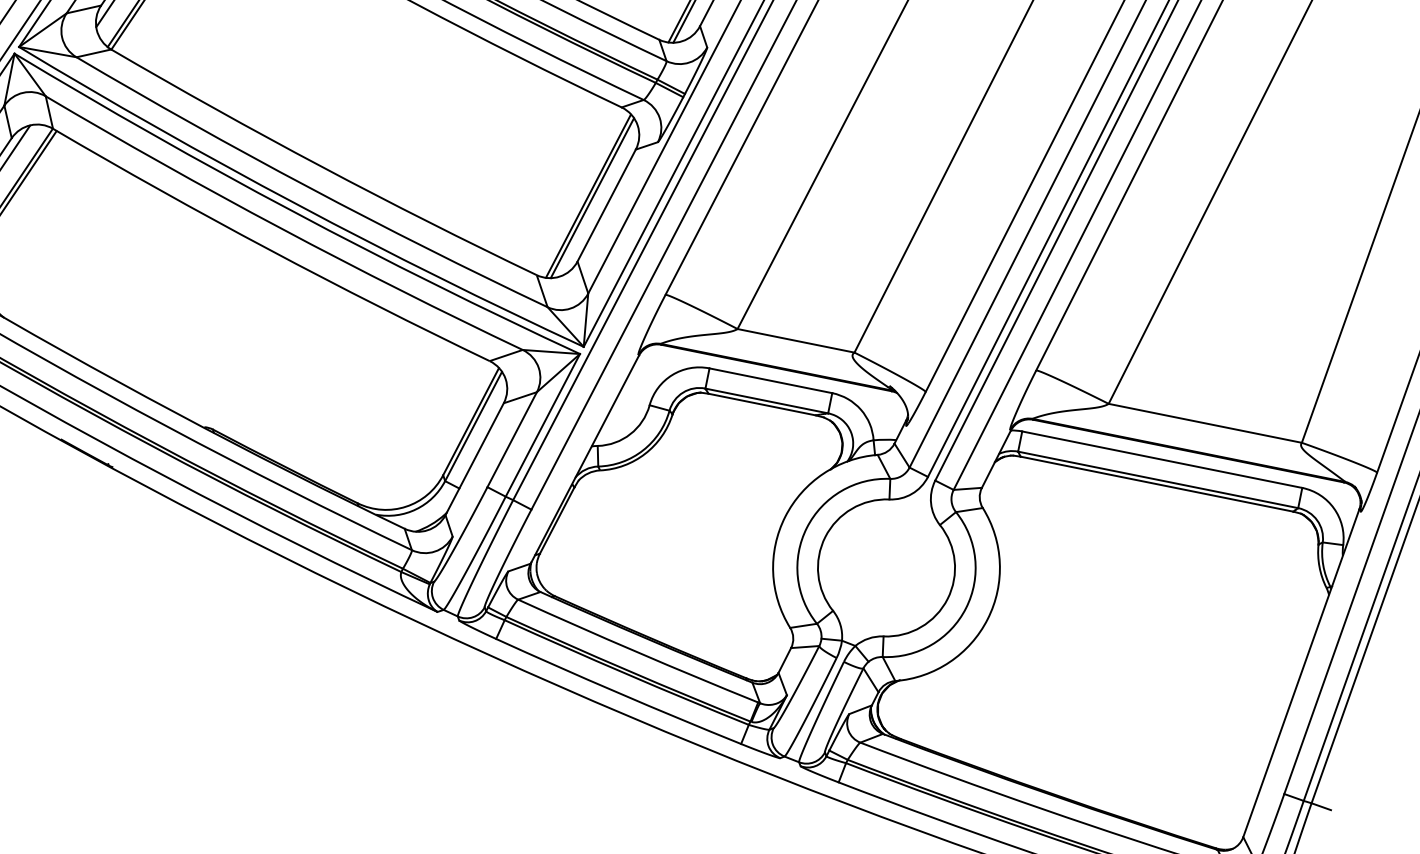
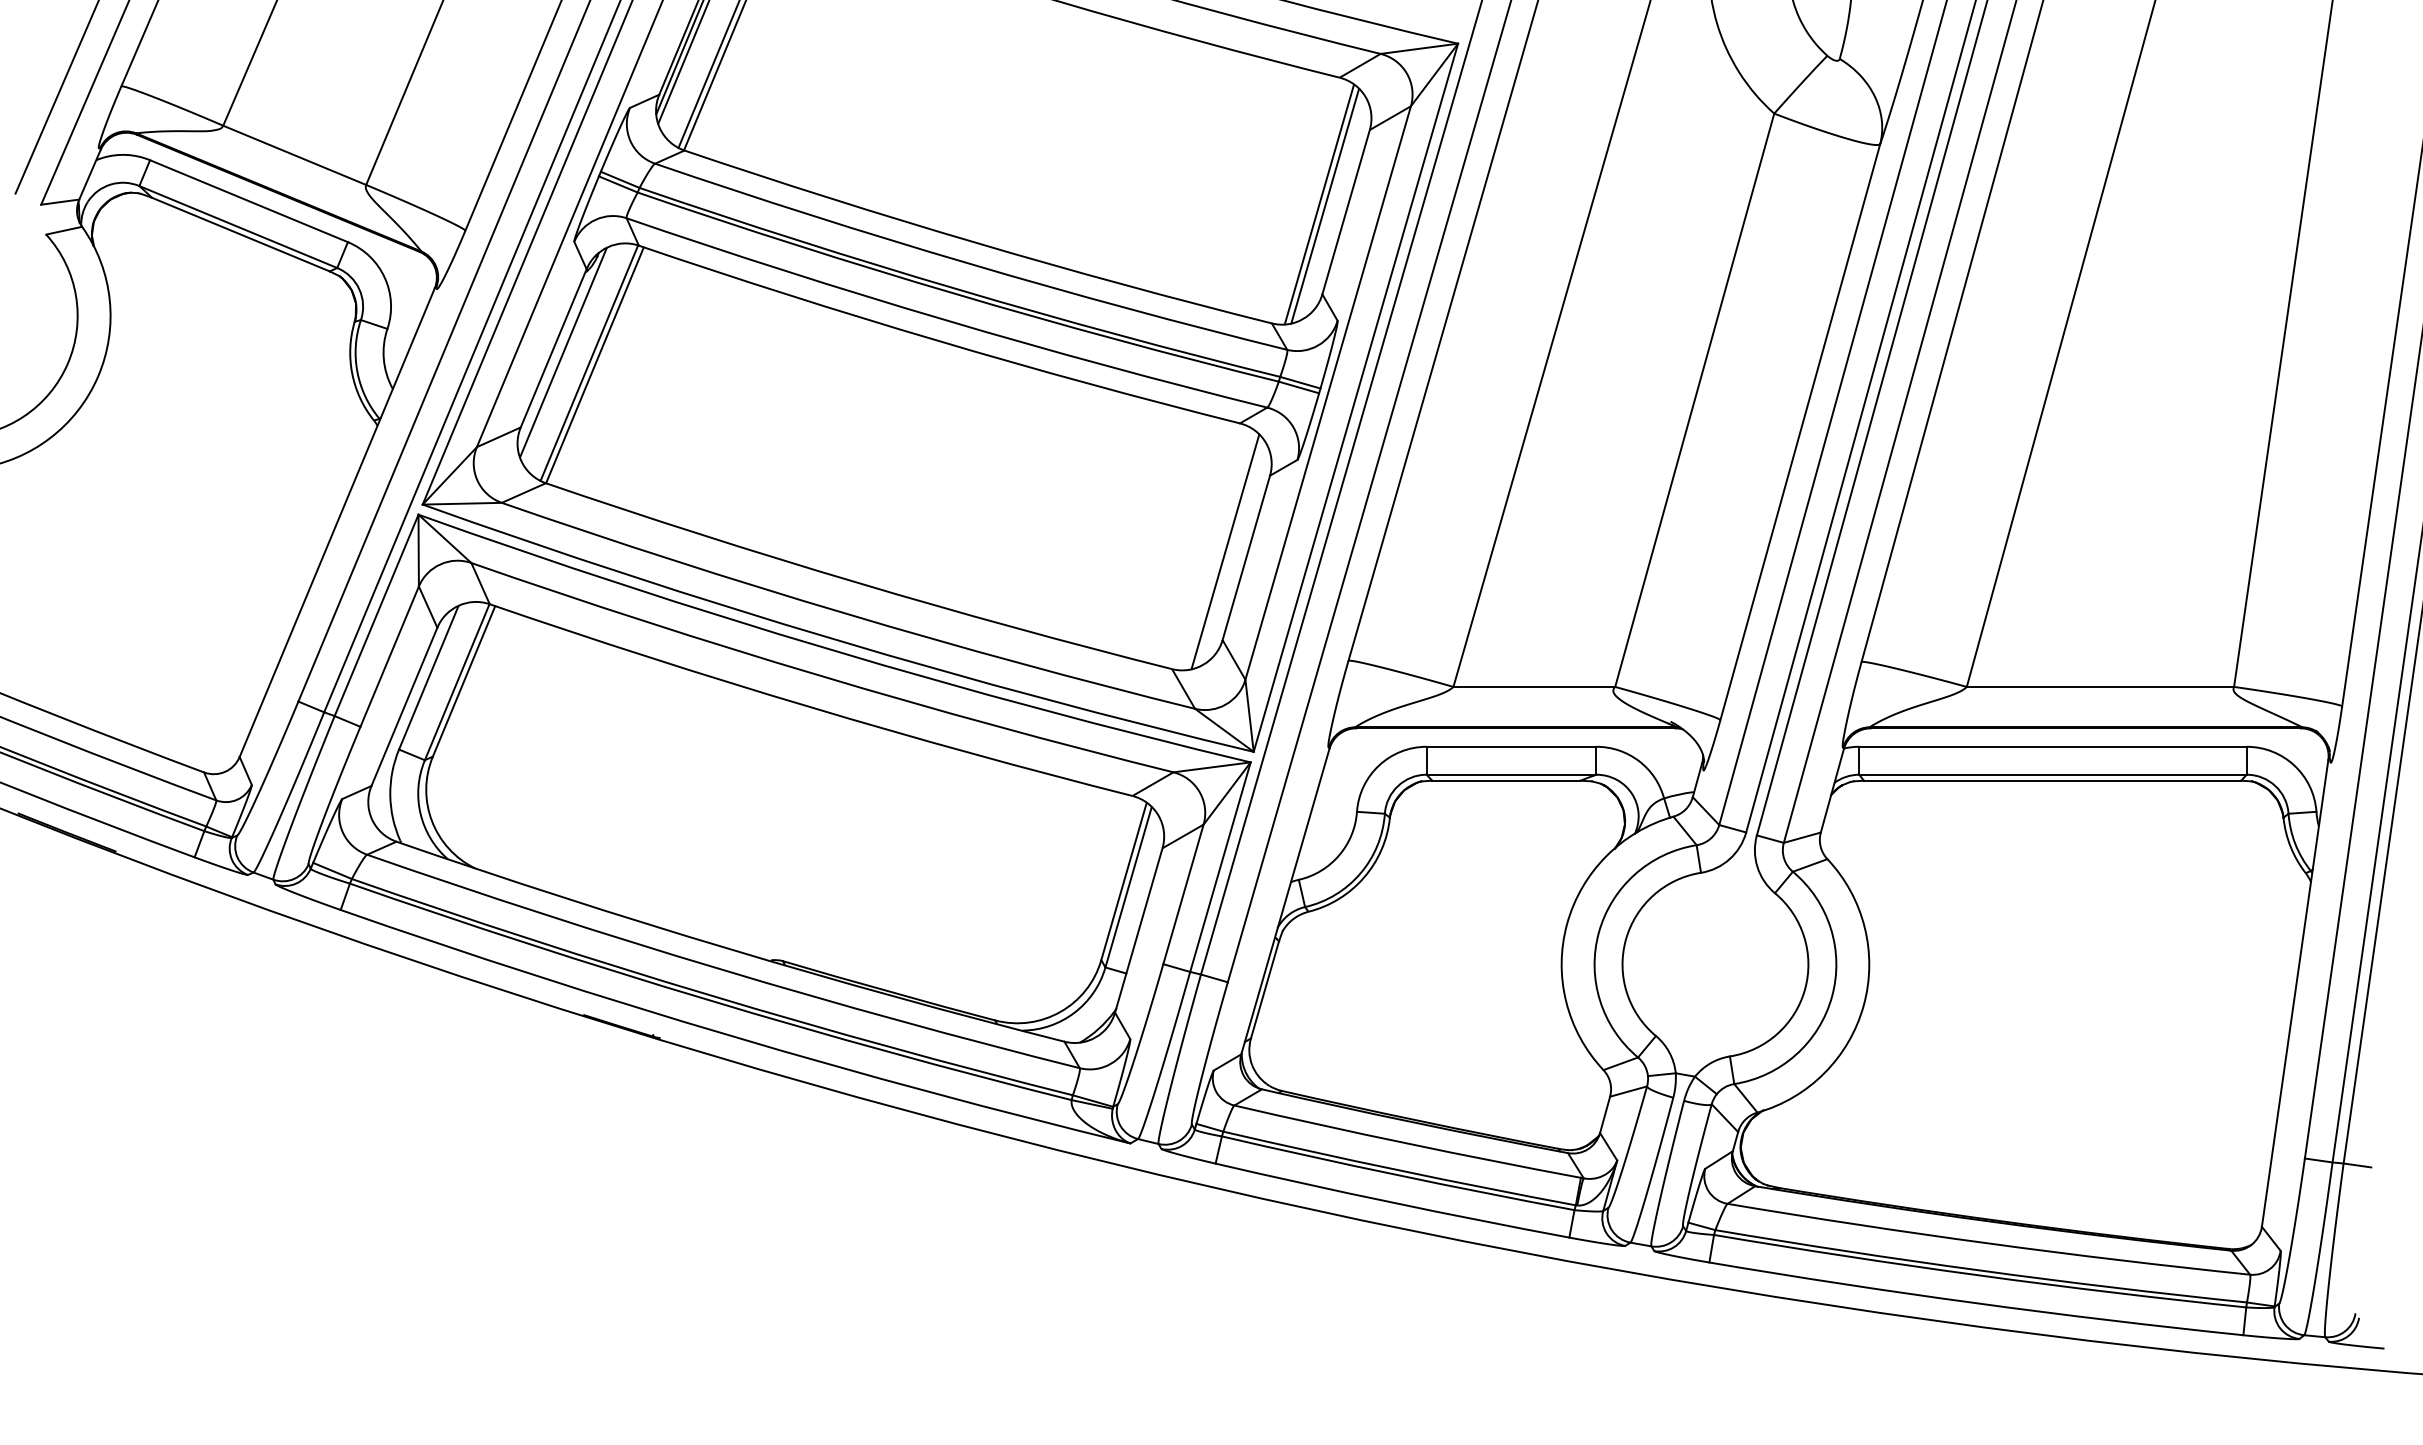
line: (588, 196) -> (1219, 550), removed

